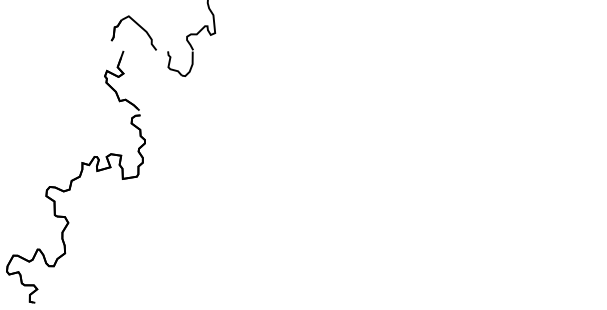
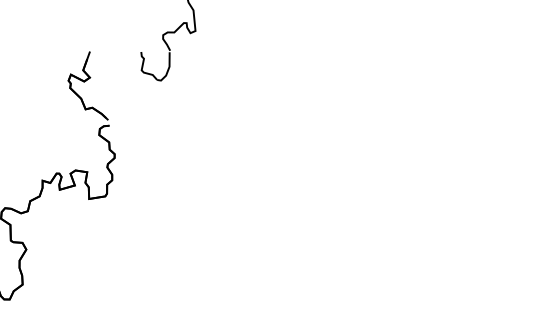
part: (138, 26) -> (107, 23), removed

